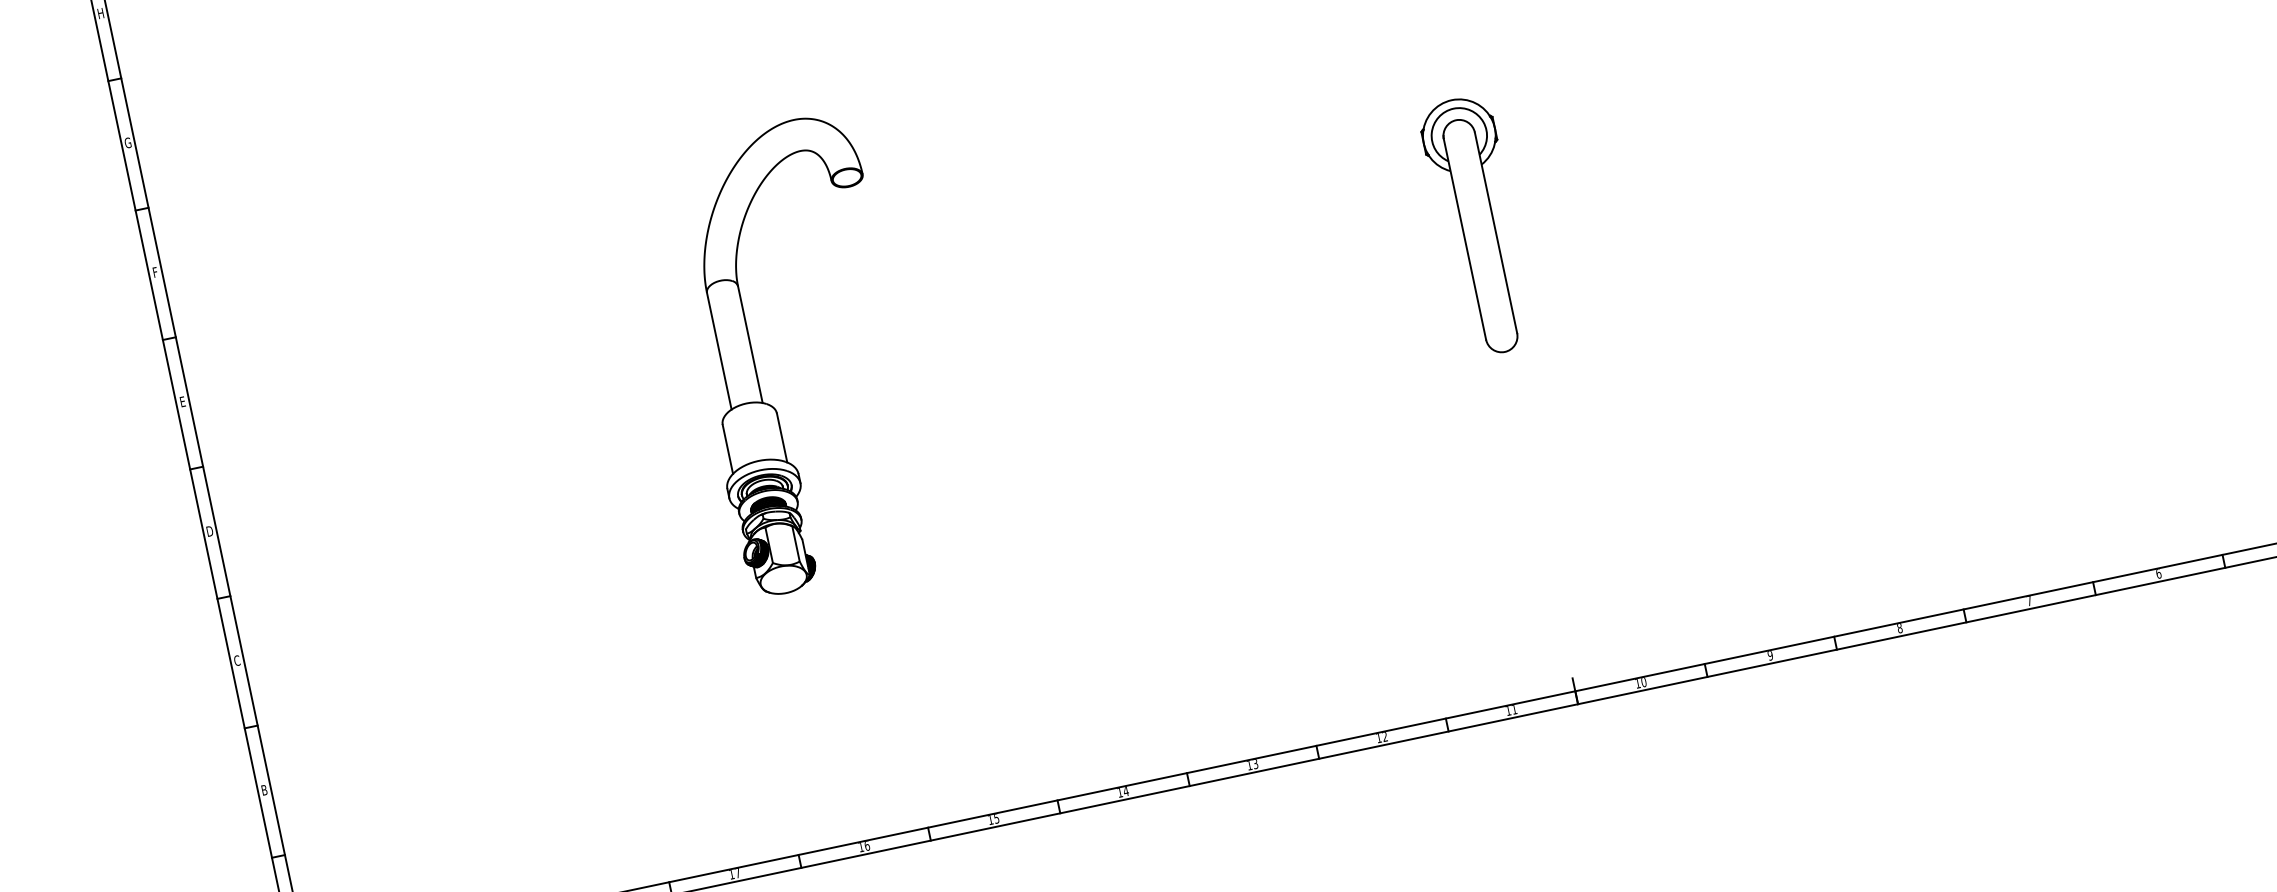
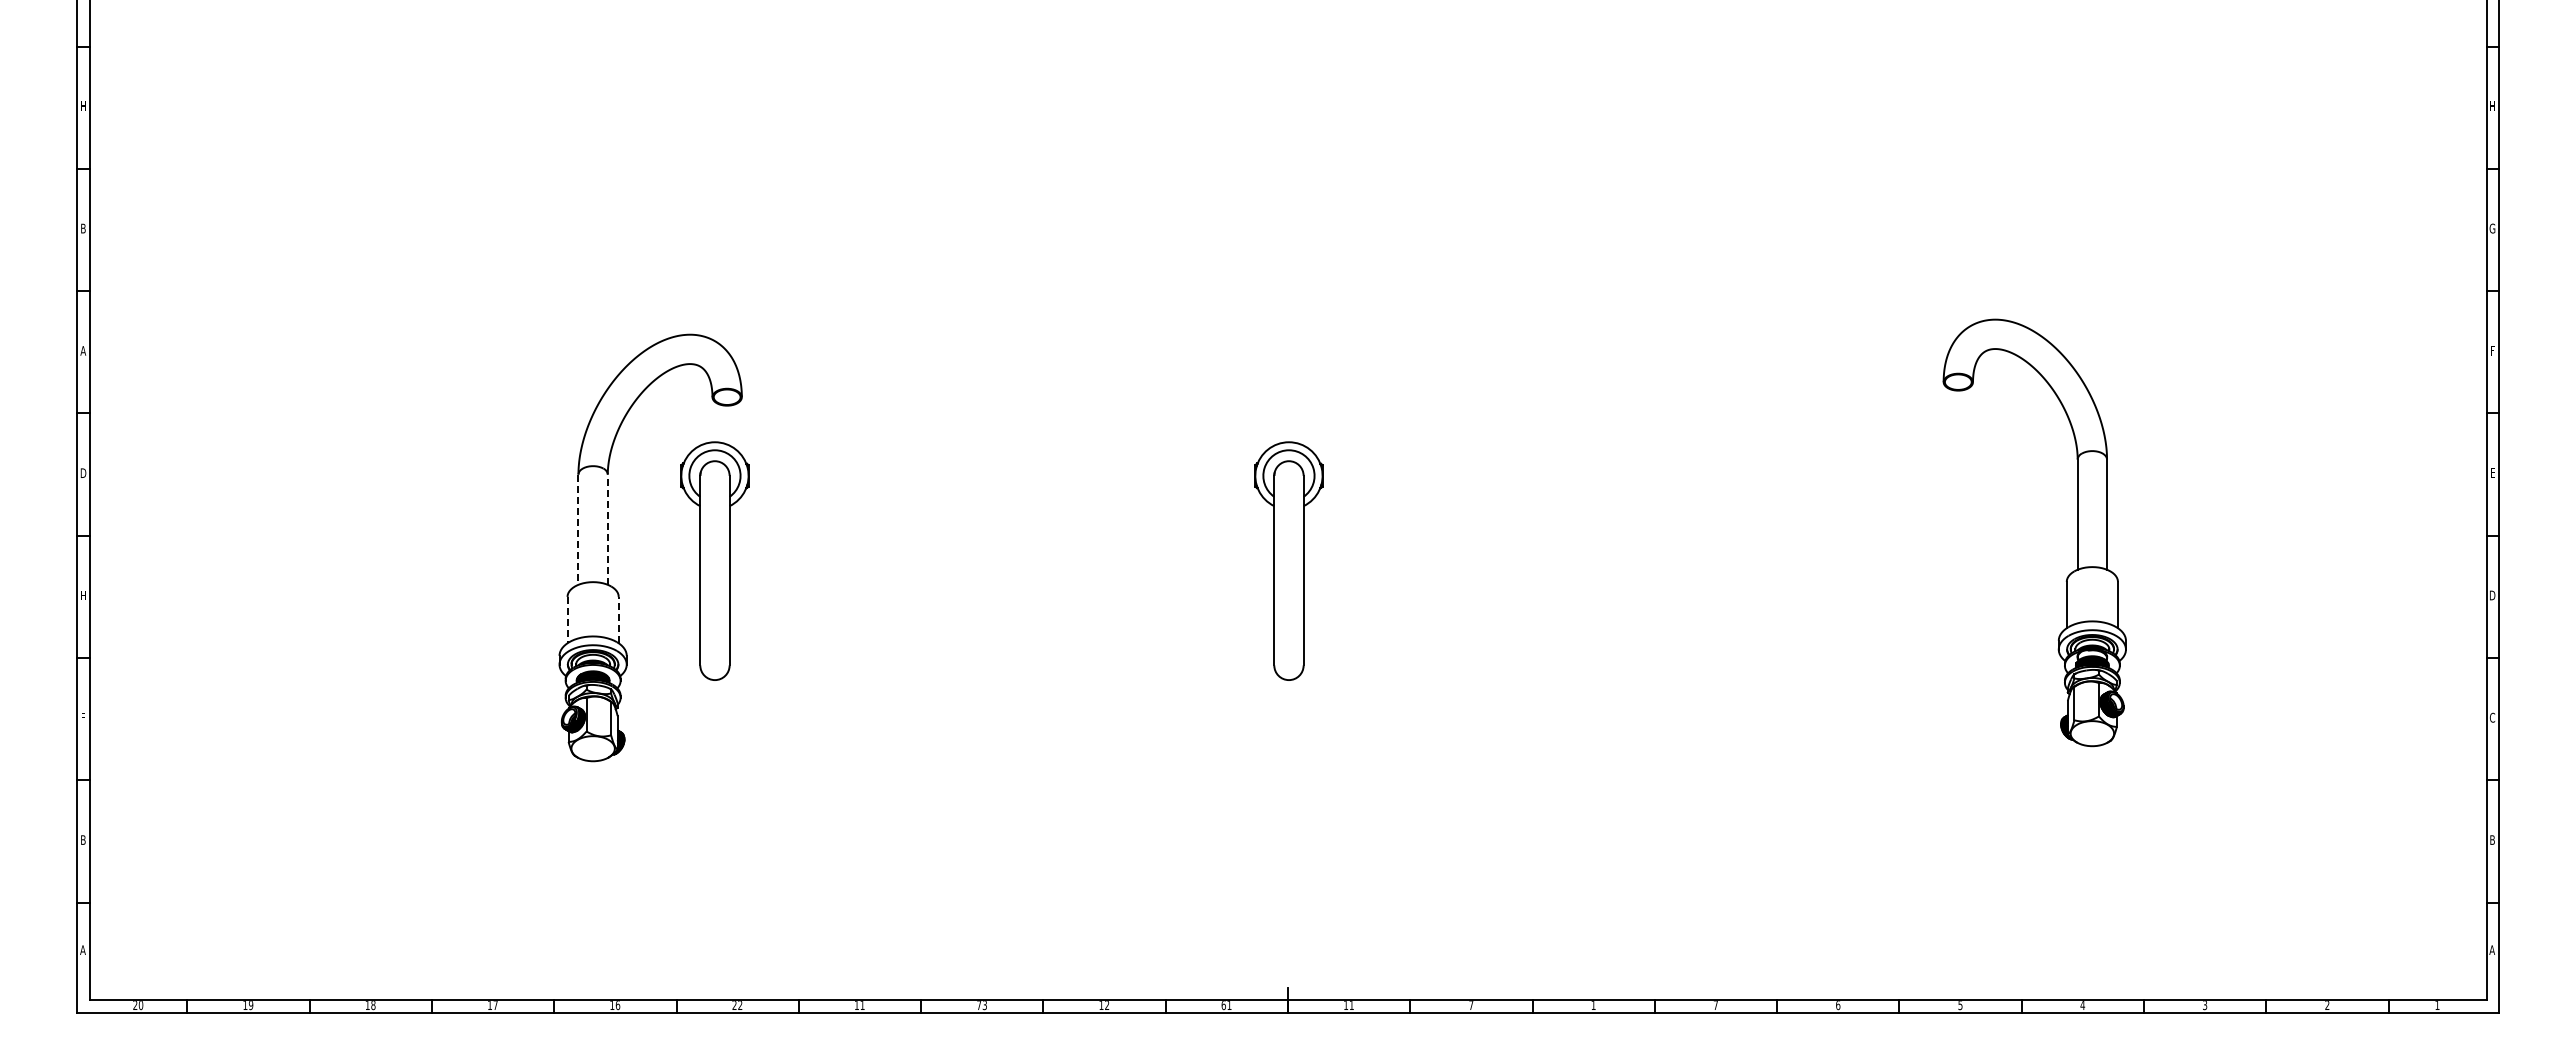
text: (128, 142) -> (83, 228), G -> B
text: (155, 271) -> (83, 350), F -> A
line: (749, 344) -> (607, 529), solid -> dashed
line: (719, 352) -> (578, 530), solid -> dashed
part: (870, 353) -> (714, 560), added
text: (182, 401) -> (83, 472), E -> D
line: (781, 437) -> (618, 619), solid -> dashed
line: (727, 449) -> (567, 620), solid -> dashed
text: (210, 531) -> (83, 595), D -> H
text: (1899, 628) -> (1593, 1005), 8 -> 1
text: (1770, 655) -> (1471, 1005), 9 -> 7
text: (236, 660) -> (82, 717), C -> F
text: (1643, 682) -> (1351, 1005), 10 -> 11
text: (1508, 710) -> (1223, 1005), 11 -> 61
text: (1249, 765) -> (979, 1005), 13 -> 73
text: (1126, 791) -> (862, 1005), 14 -> 11
text: (993, 819) -> (737, 1005), 15 -> 22

